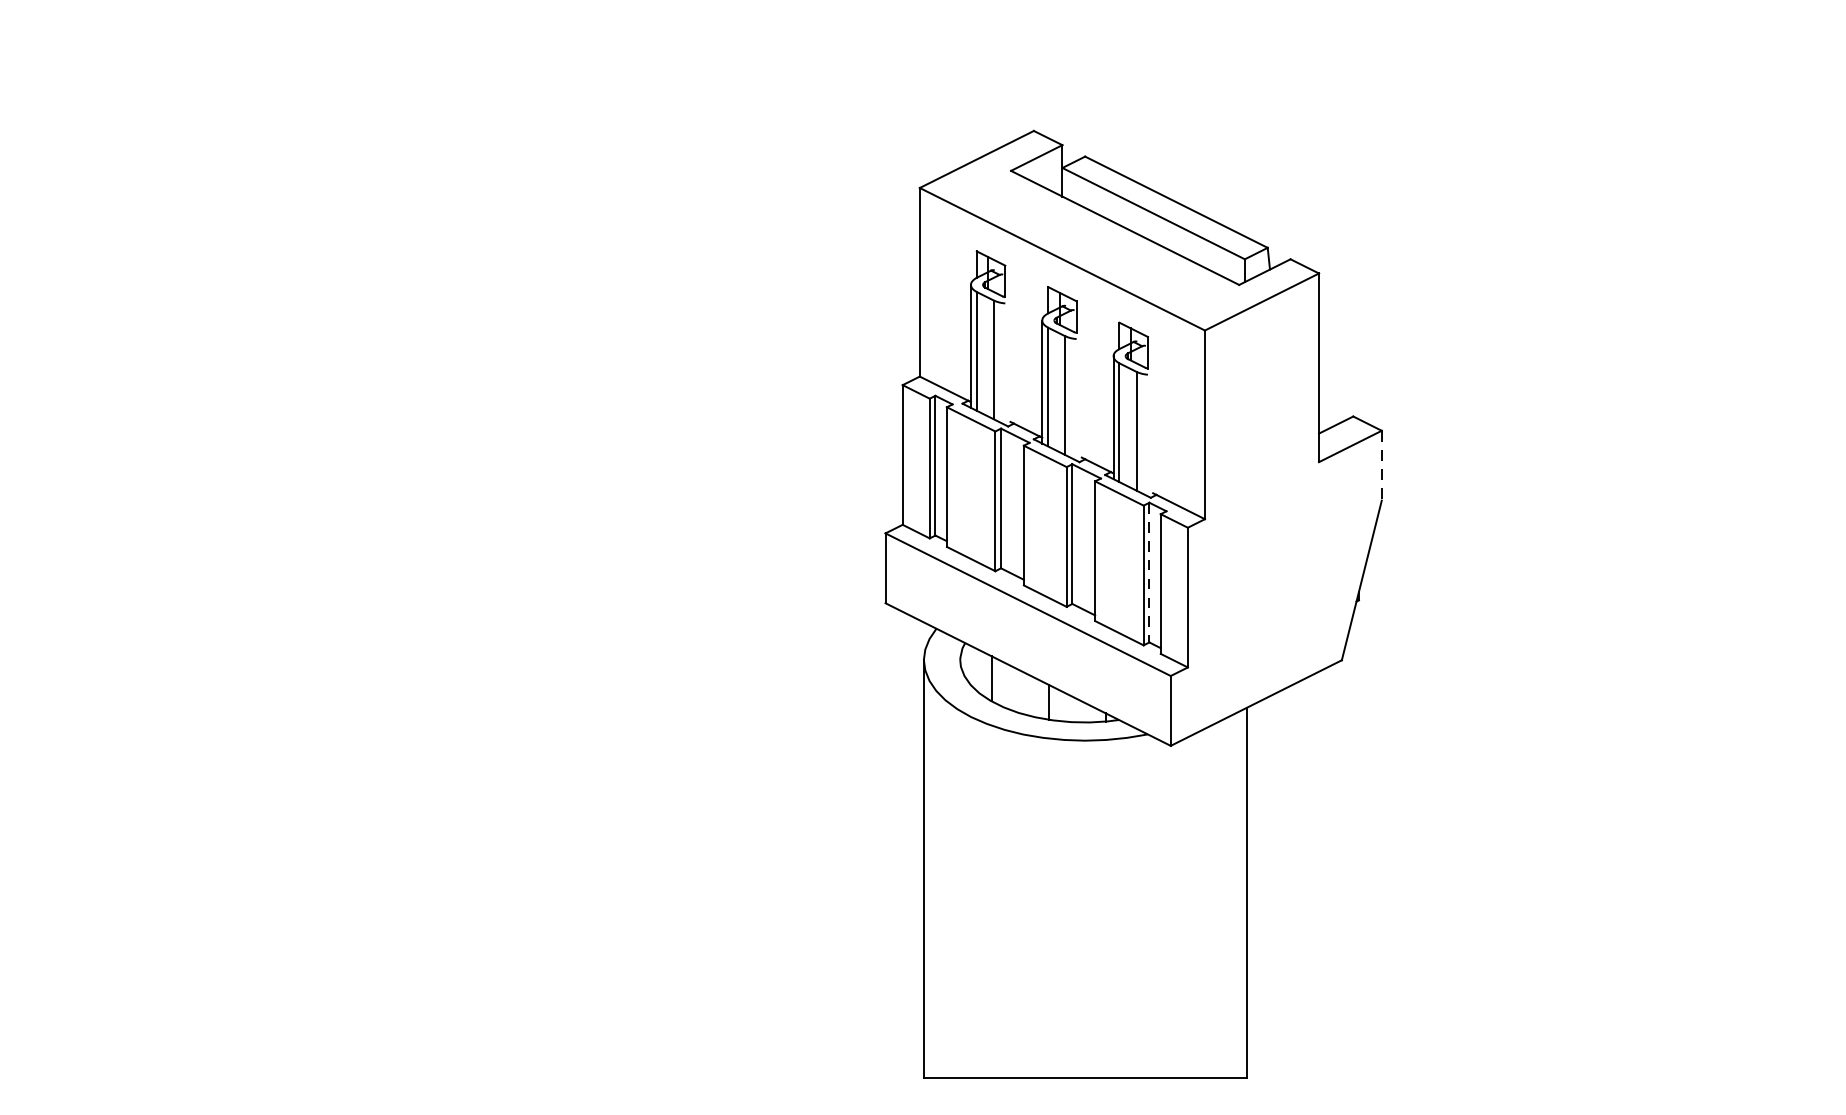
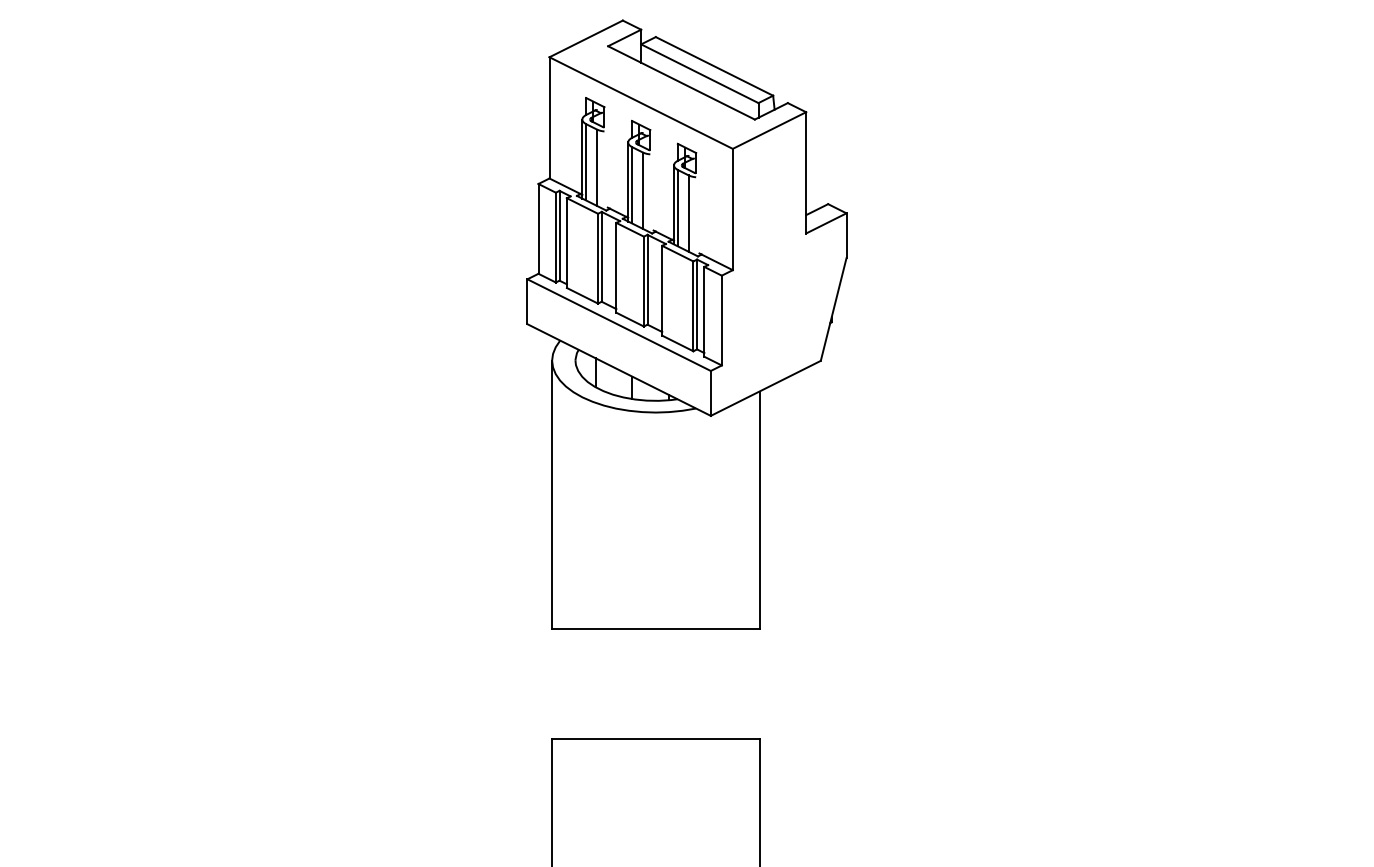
line: (1381, 466) -> (846, 236), dashed -> solid
line: (1150, 572) -> (697, 304), dashed -> solid

